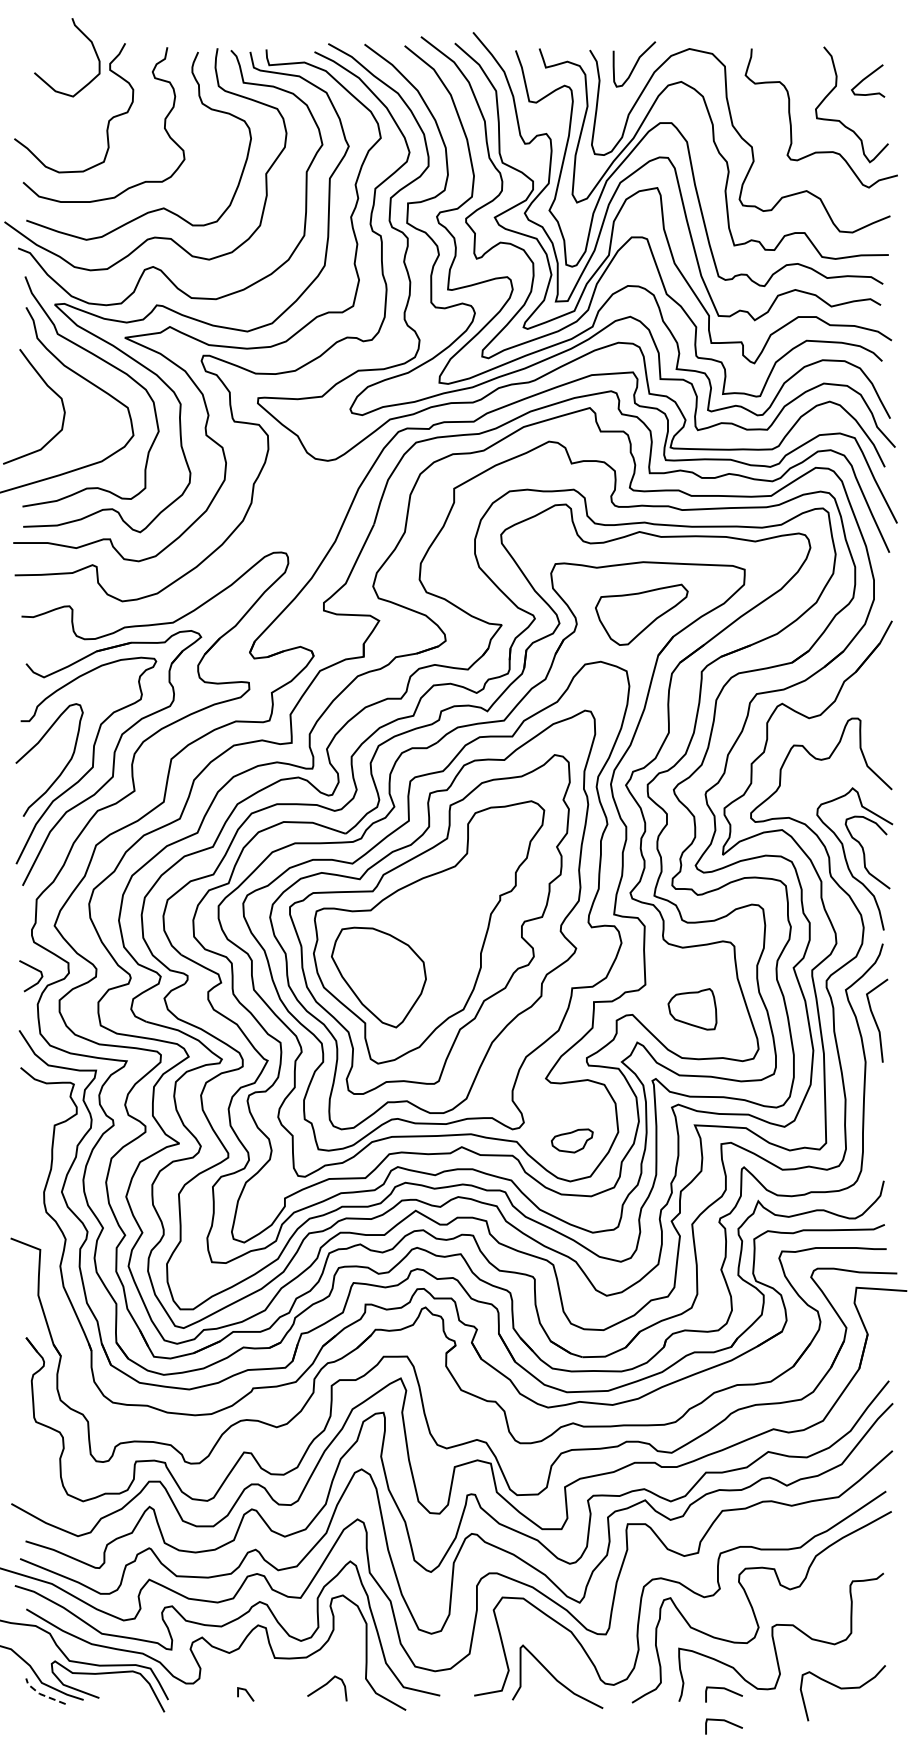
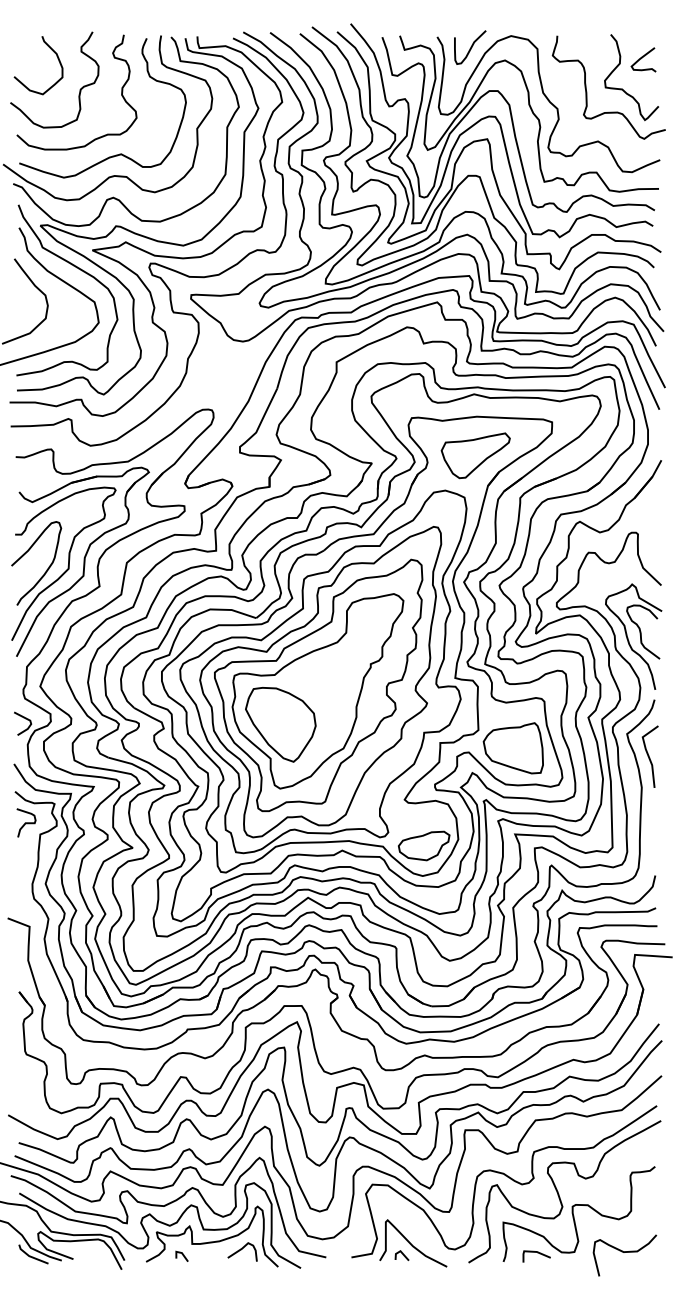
curve: (86, 38) -> (52, 51), moved
part: (692, 1009) -> (513, 748), size x1.67
curve: (35, 1109) -> (26, 822), added
part: (572, 1140) -> (424, 845), size x1.67
curve: (286, 1674) -> (212, 1241), added
line: (543, 1692) -> (402, 1255), added
line: (41, 1694) -> (30, 1256), dashed -> solid
line: (723, 1721) -> (536, 1276), removed

